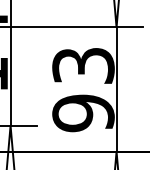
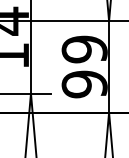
text: (83, 65) -> (84, 49), 93 -> 99

